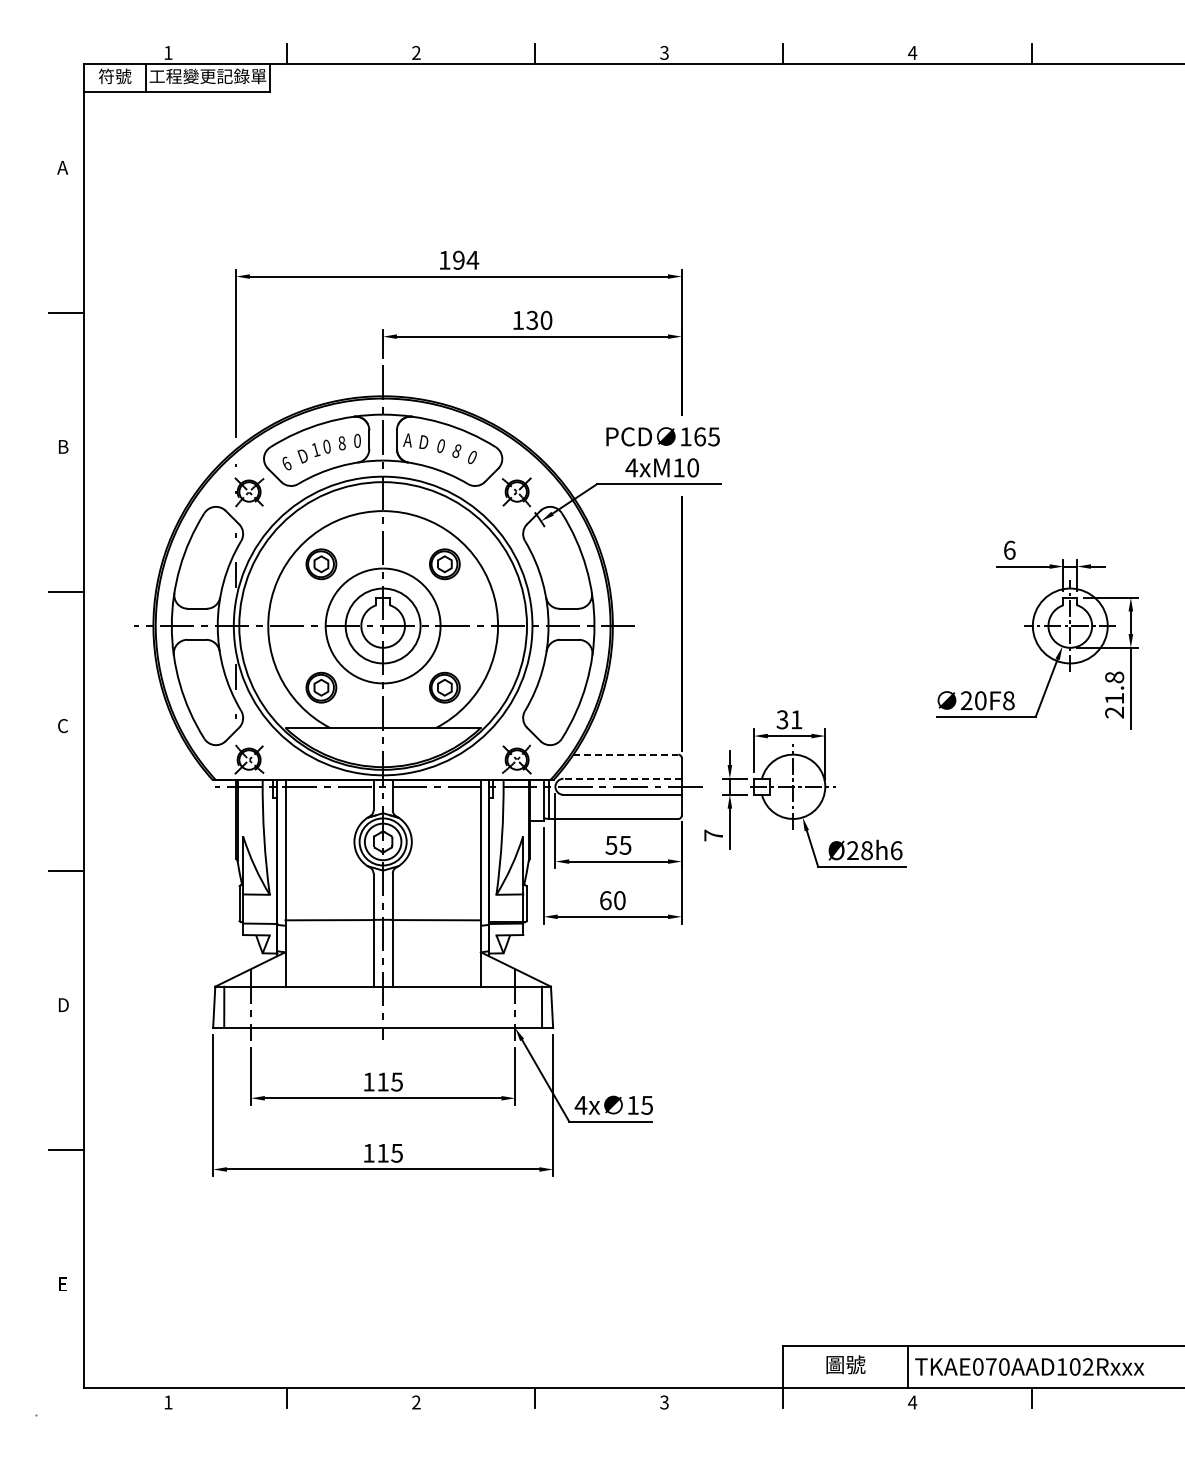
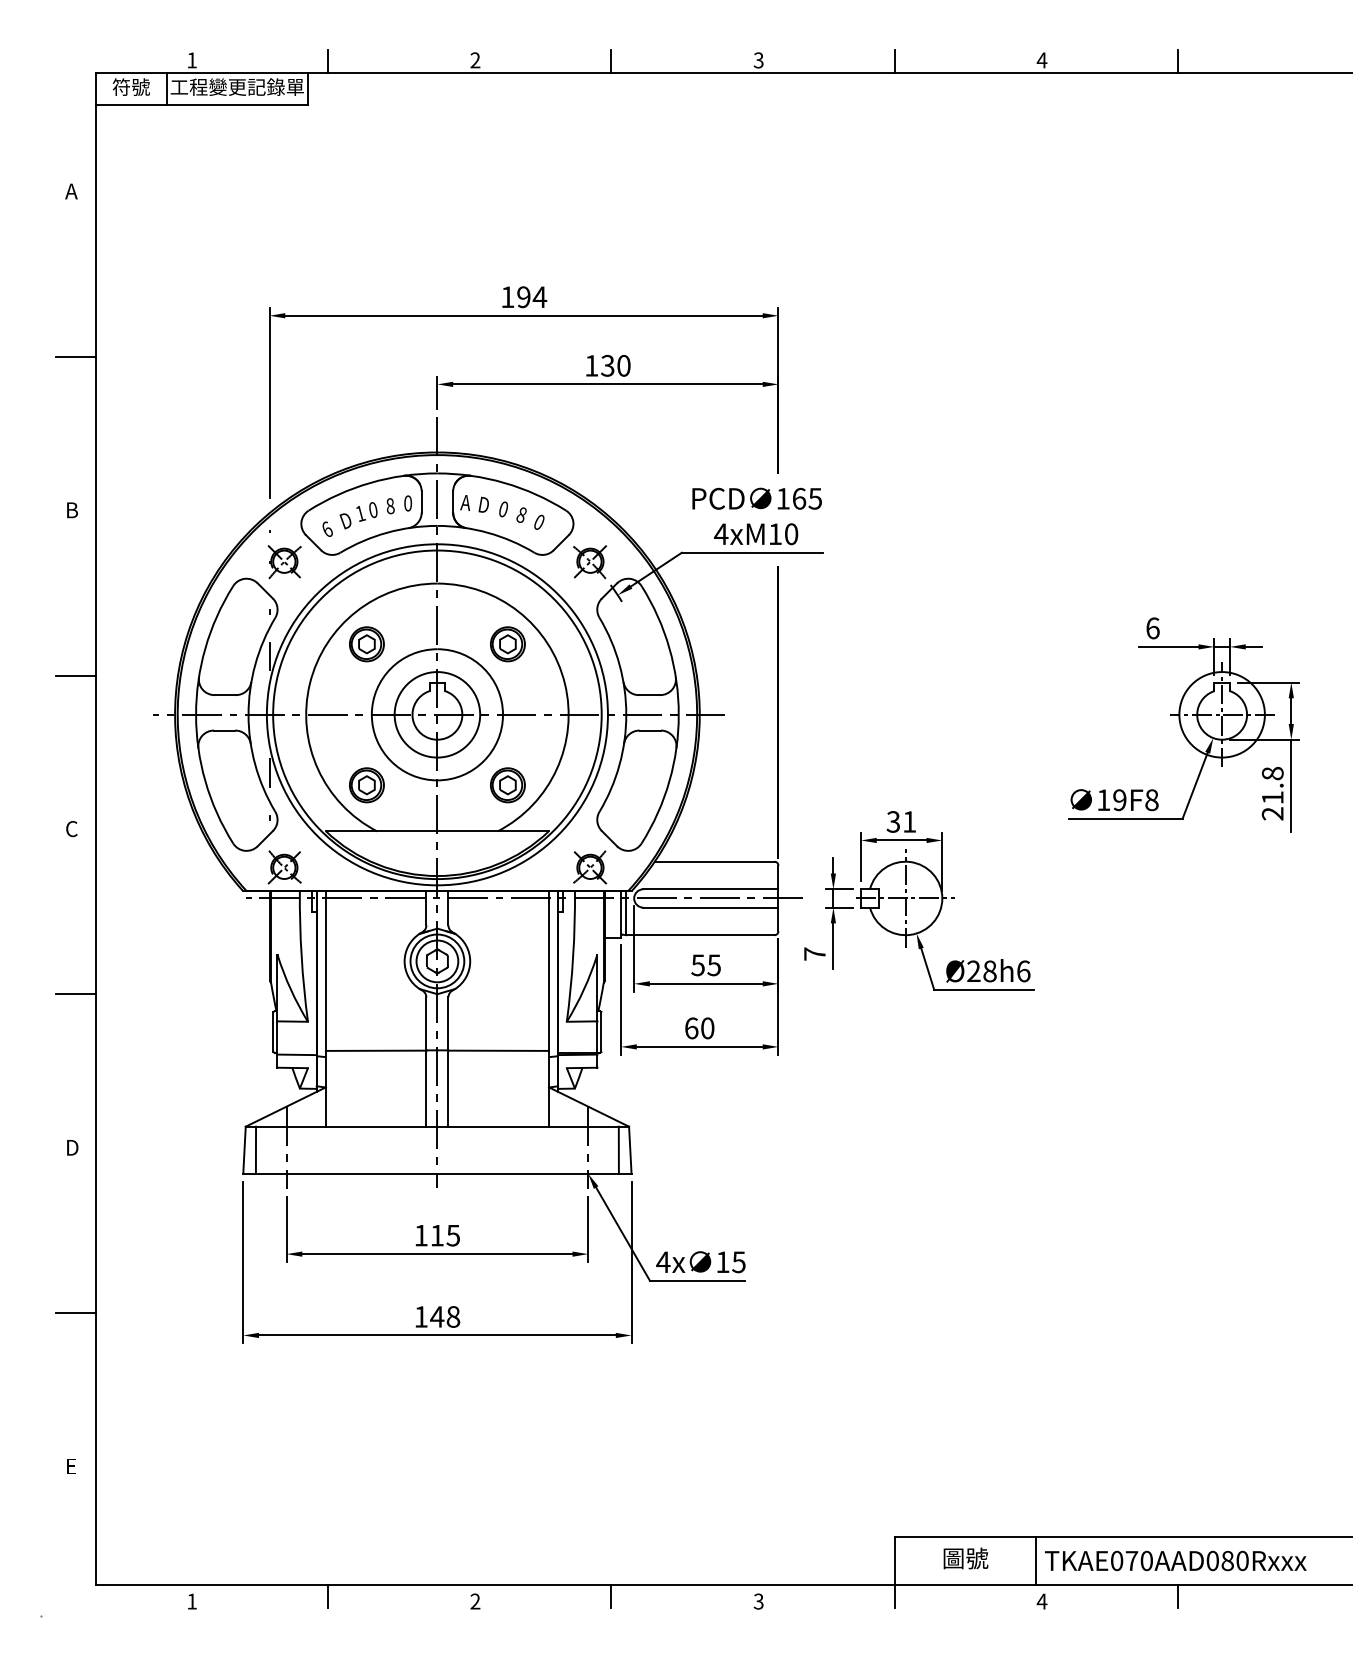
text: (973, 700) -> (1111, 799), 20F8 -> 19F8
line: (626, 754) -> (715, 861), dashed -> solid
line: (622, 778) -> (710, 888), dashed -> solid
text: (389, 1152) -> (444, 1316), 115 -> 148
text: (1074, 1366) -> (1226, 1560), TKAE070AAD102Rxxx -> TKAE070AAD080Rxxx

